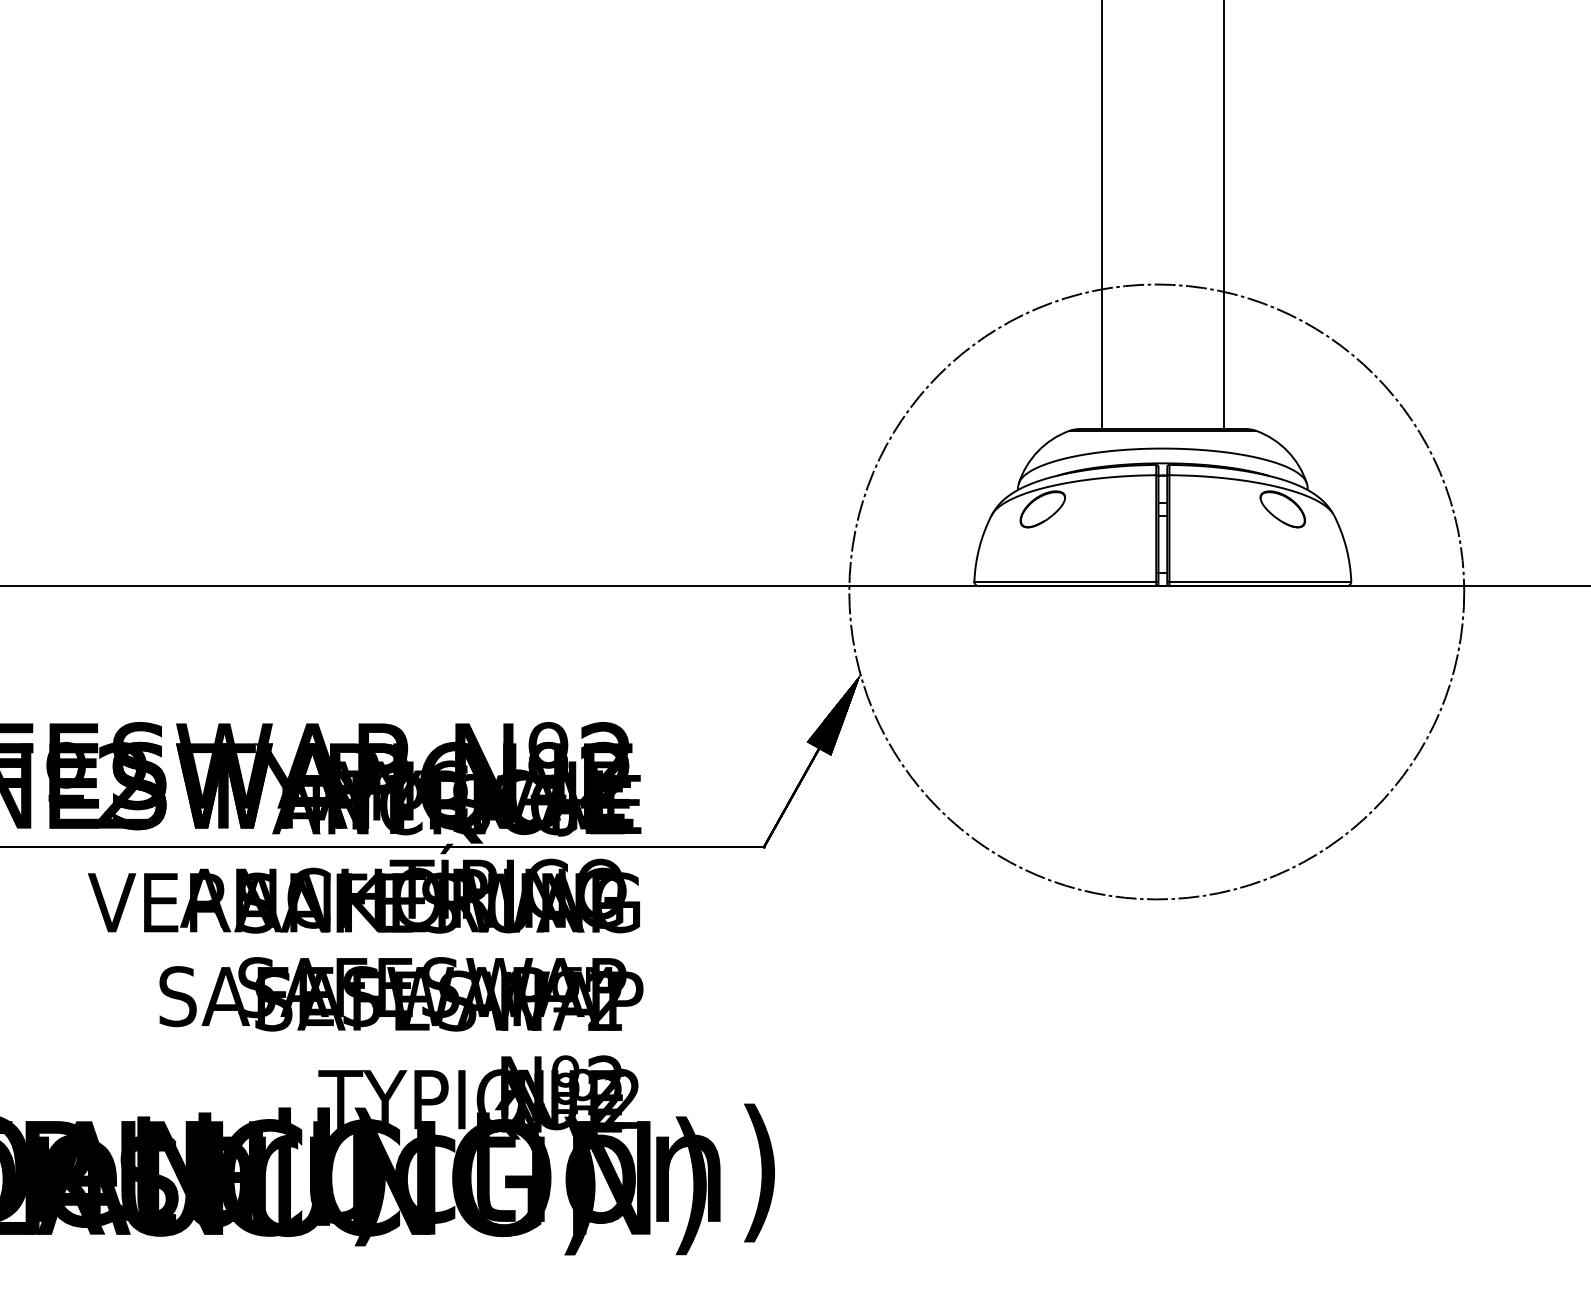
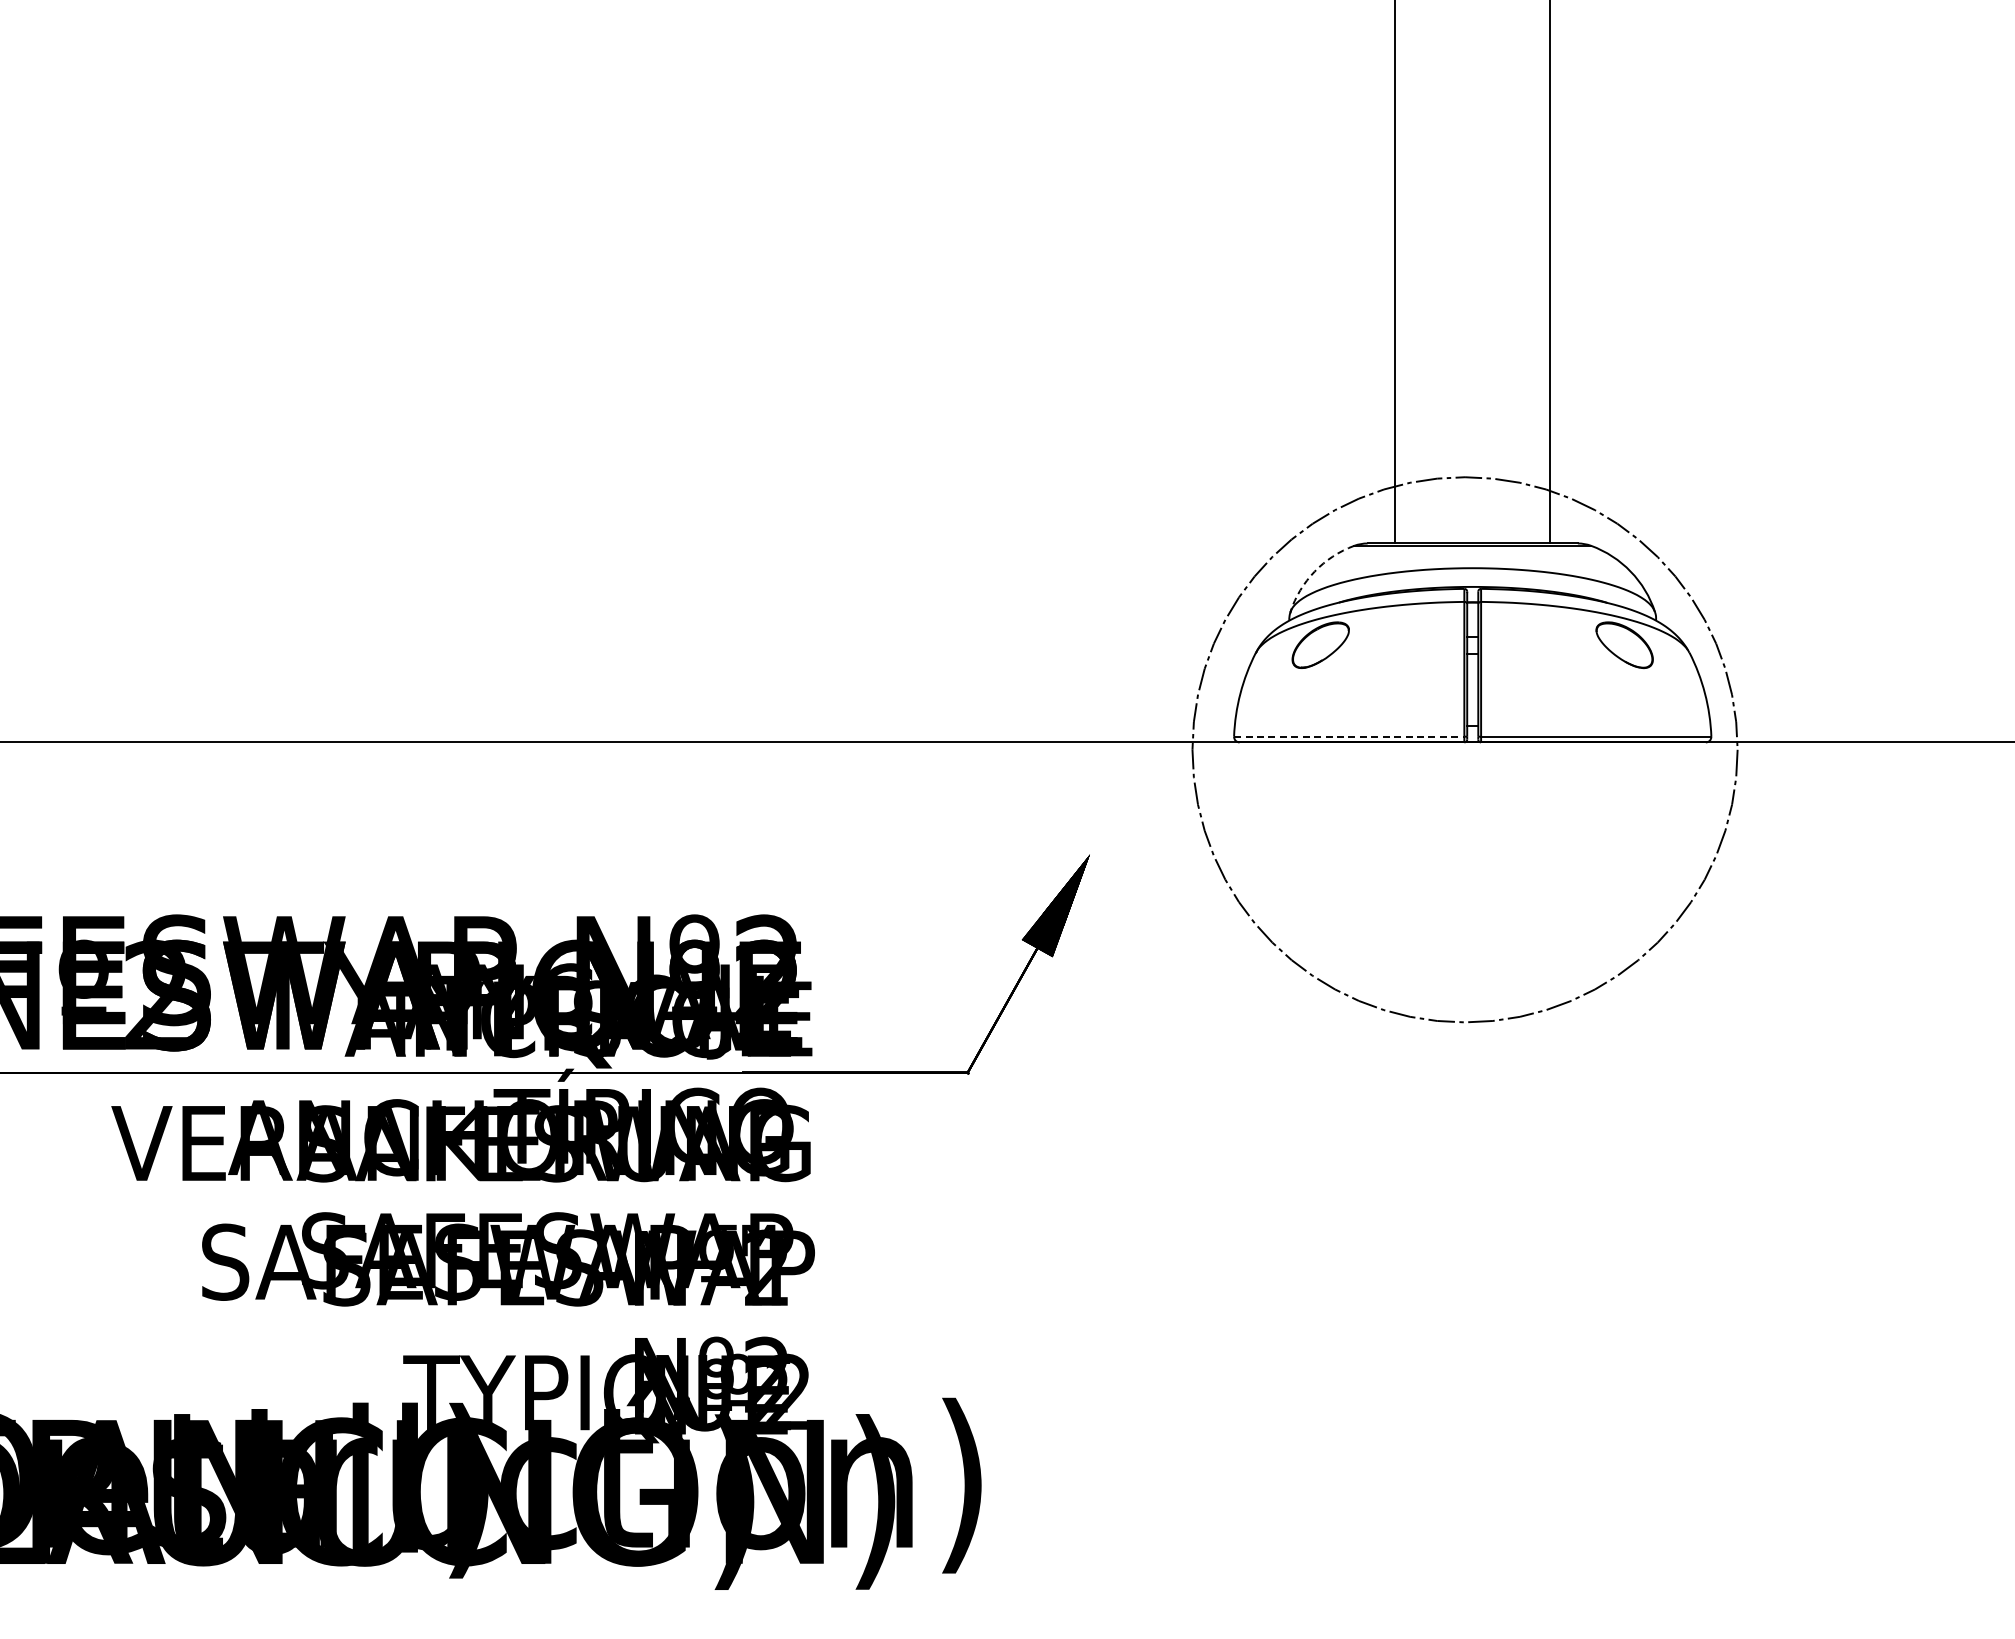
arc: (1037, 451) -> (1314, 571), solid -> dashed
line: (1065, 581) -> (1349, 736), solid -> dashed
circle: (1156, 591) -> (1464, 749), size x0.7

